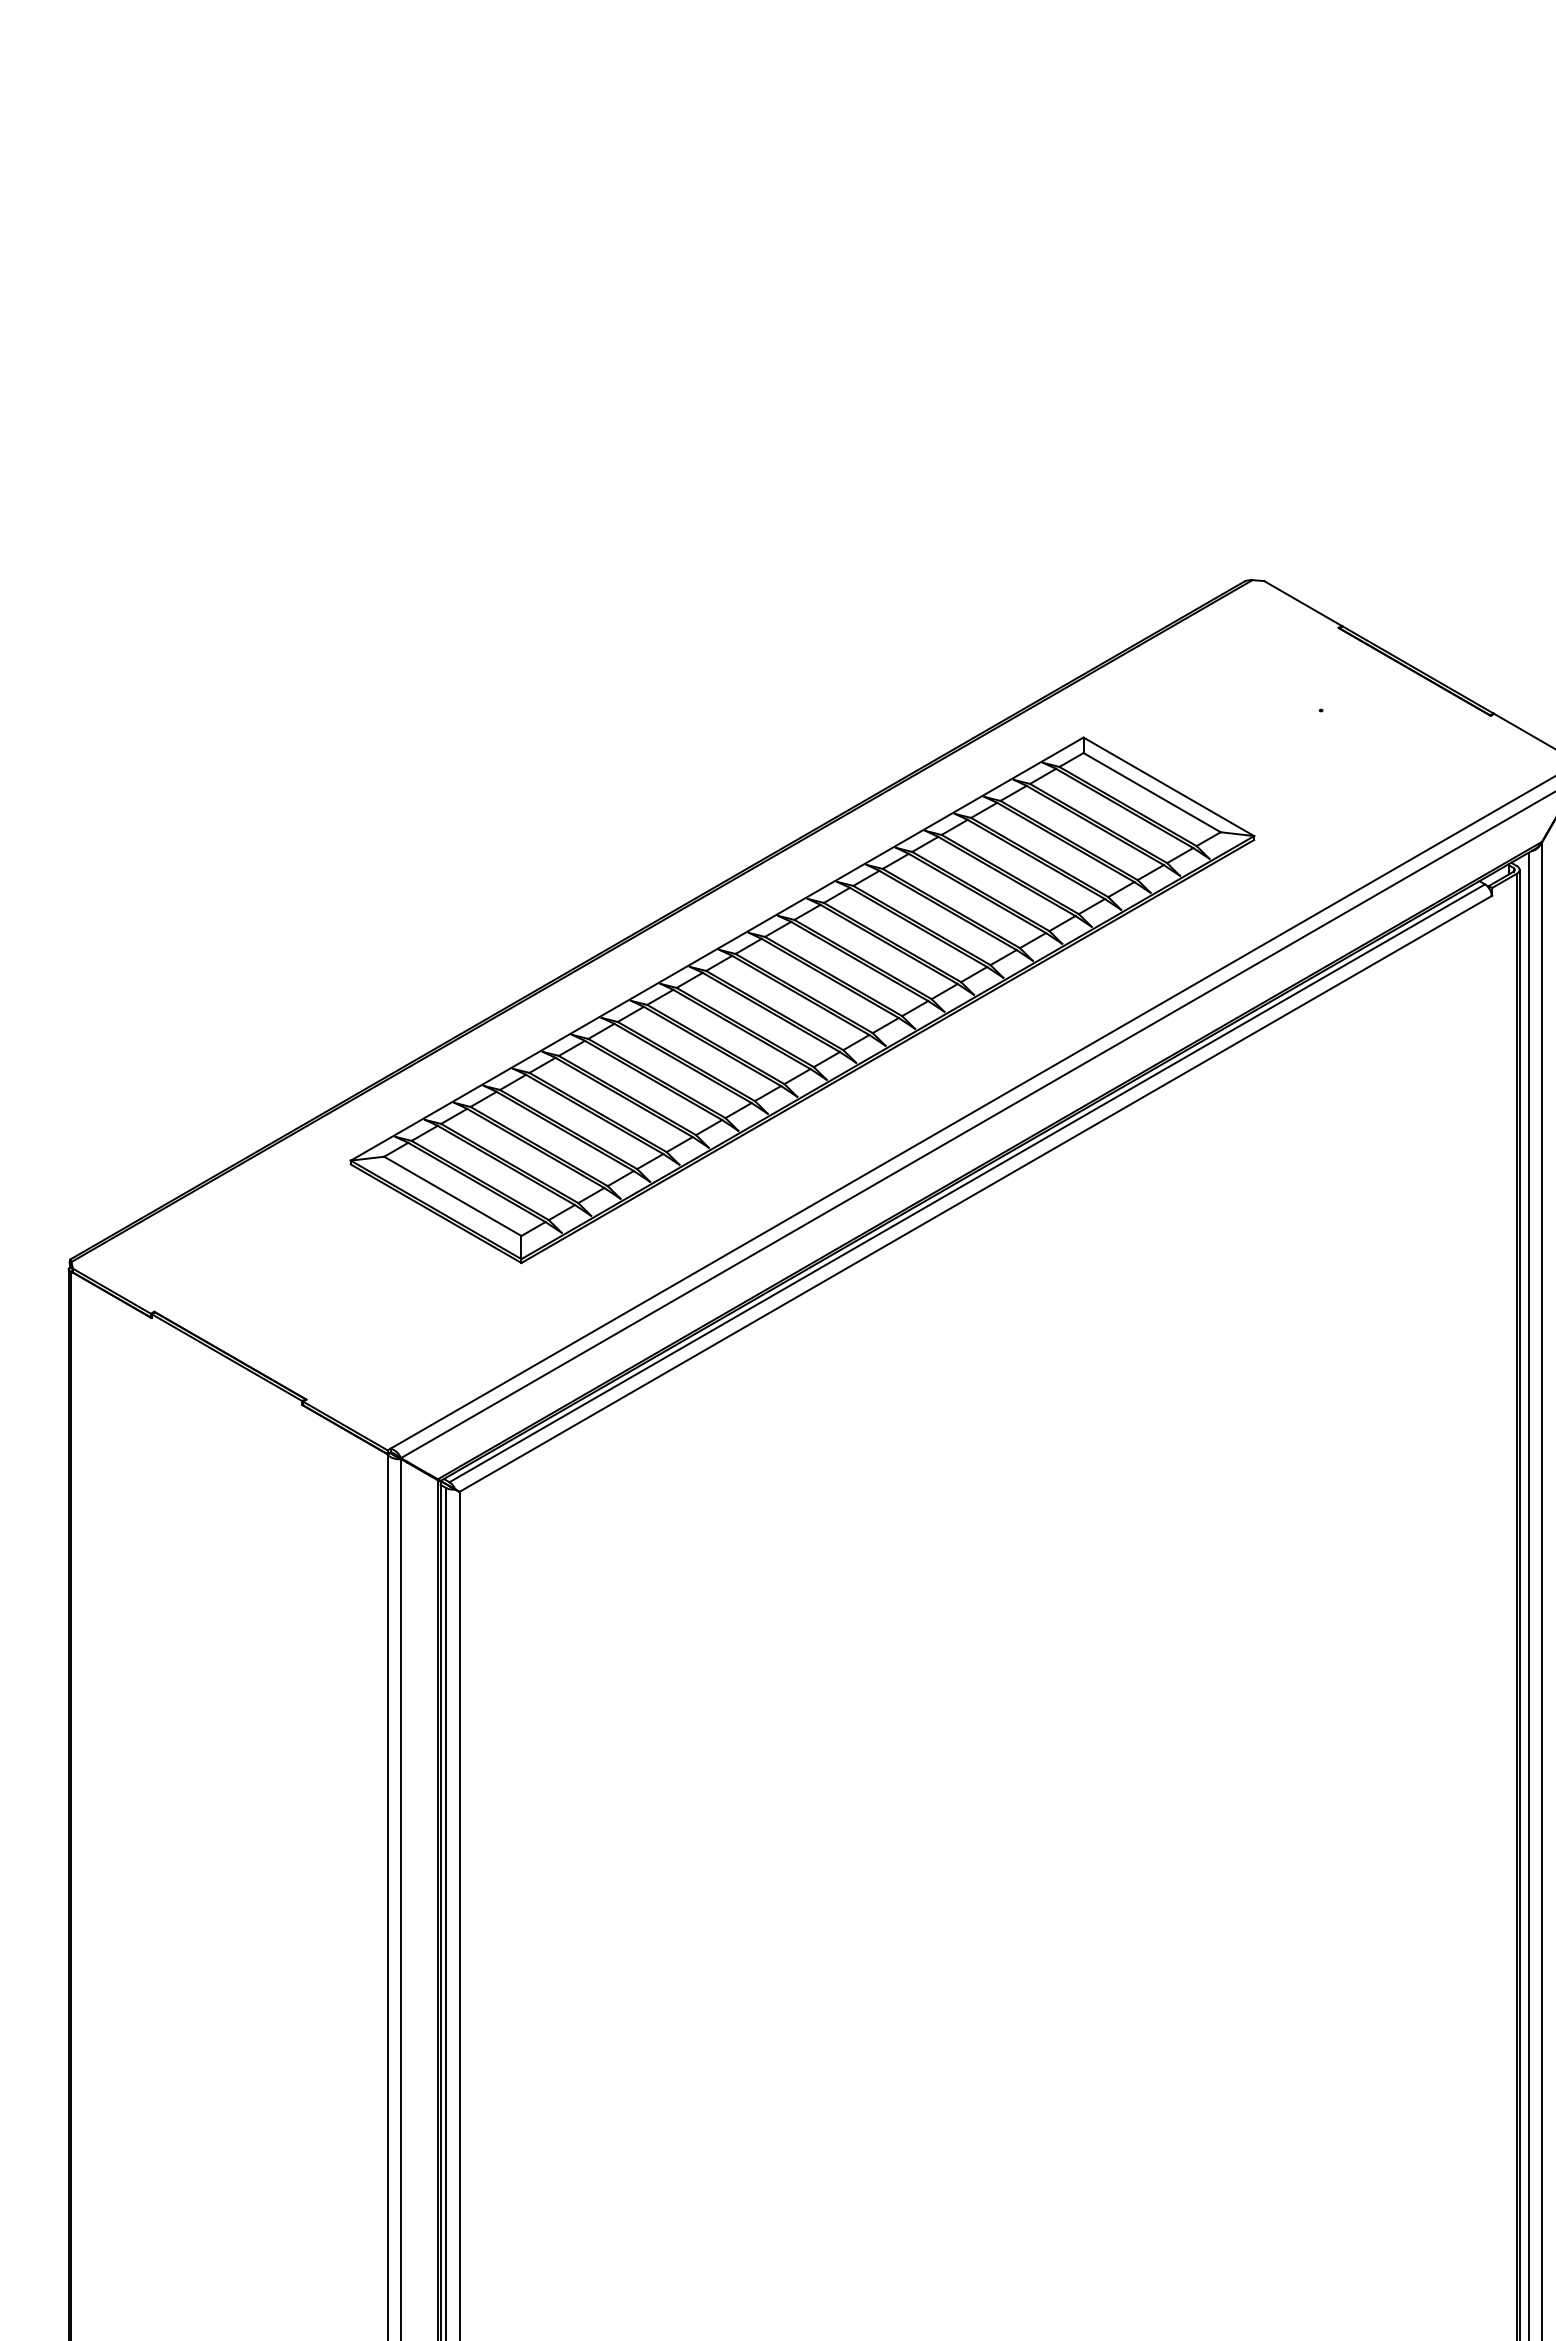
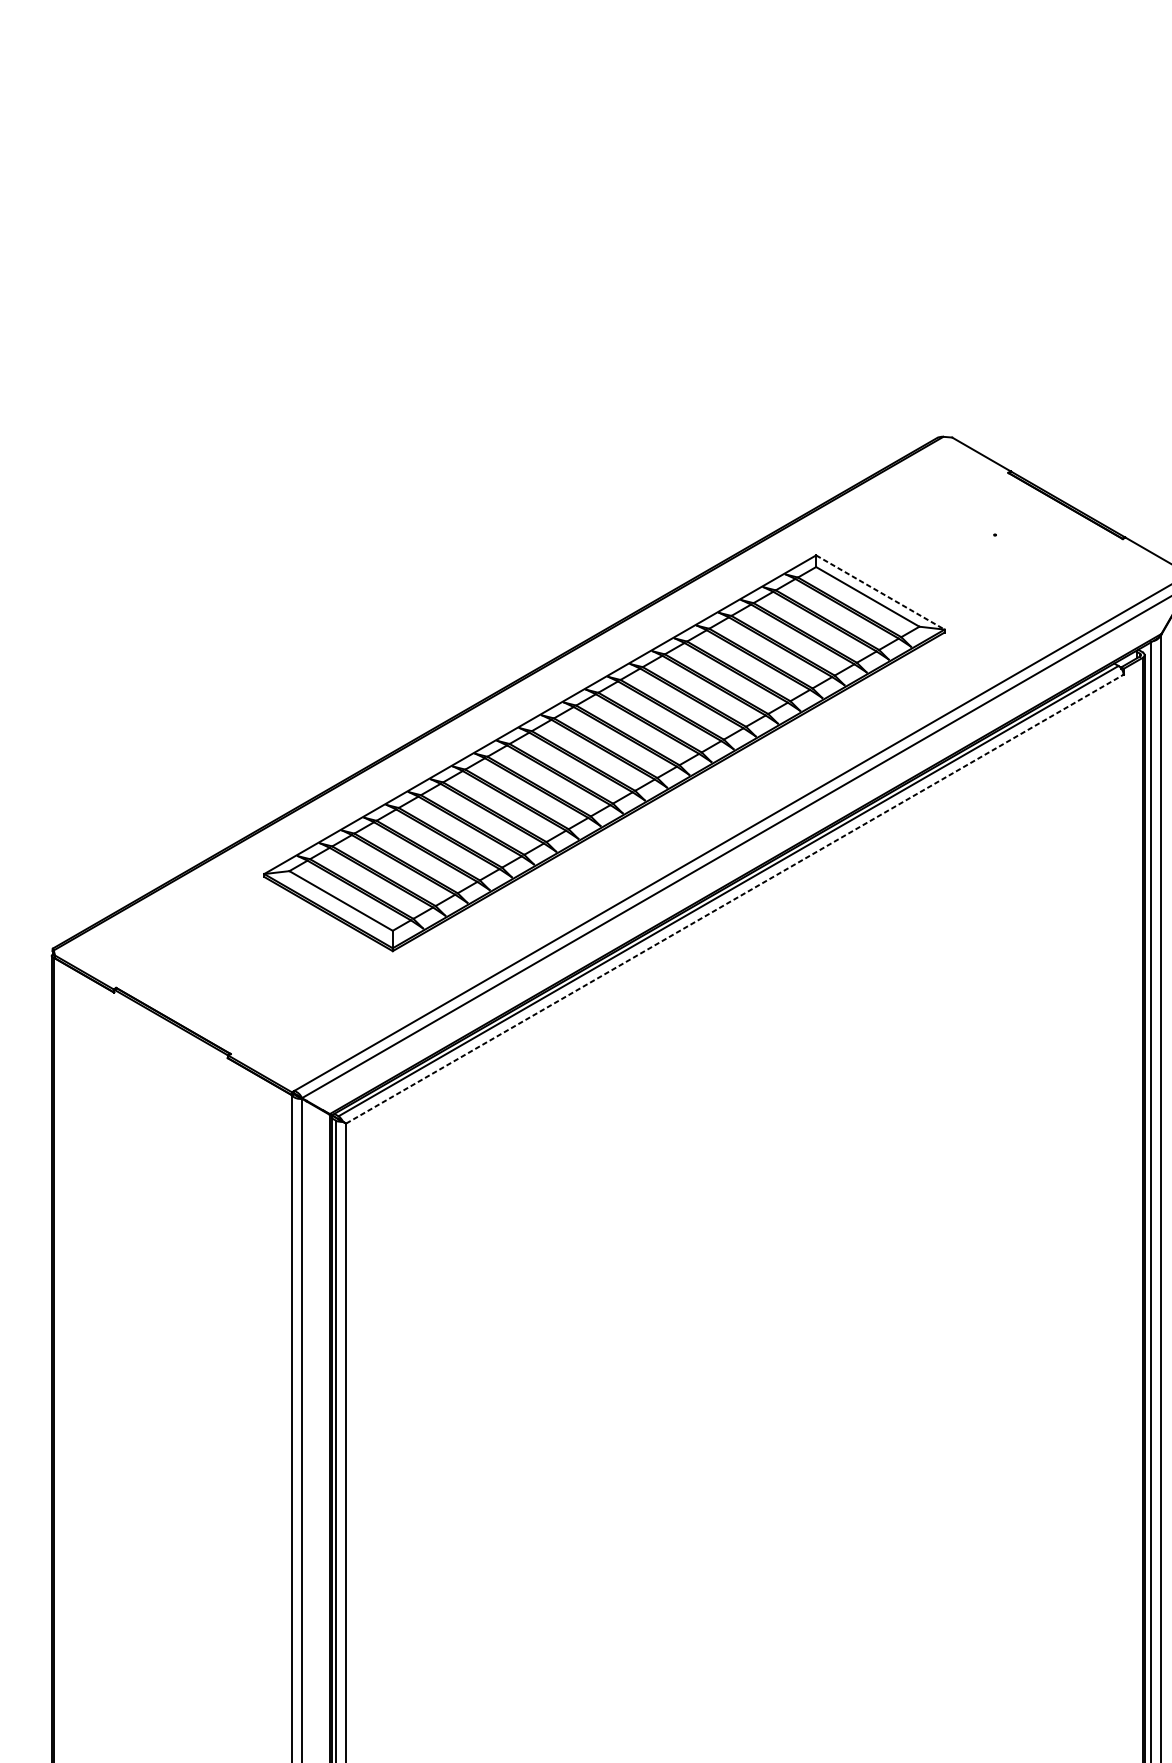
line: (1168, 786) -> (880, 592), solid -> dashed
line: (975, 1193) -> (734, 898), solid -> dashed

